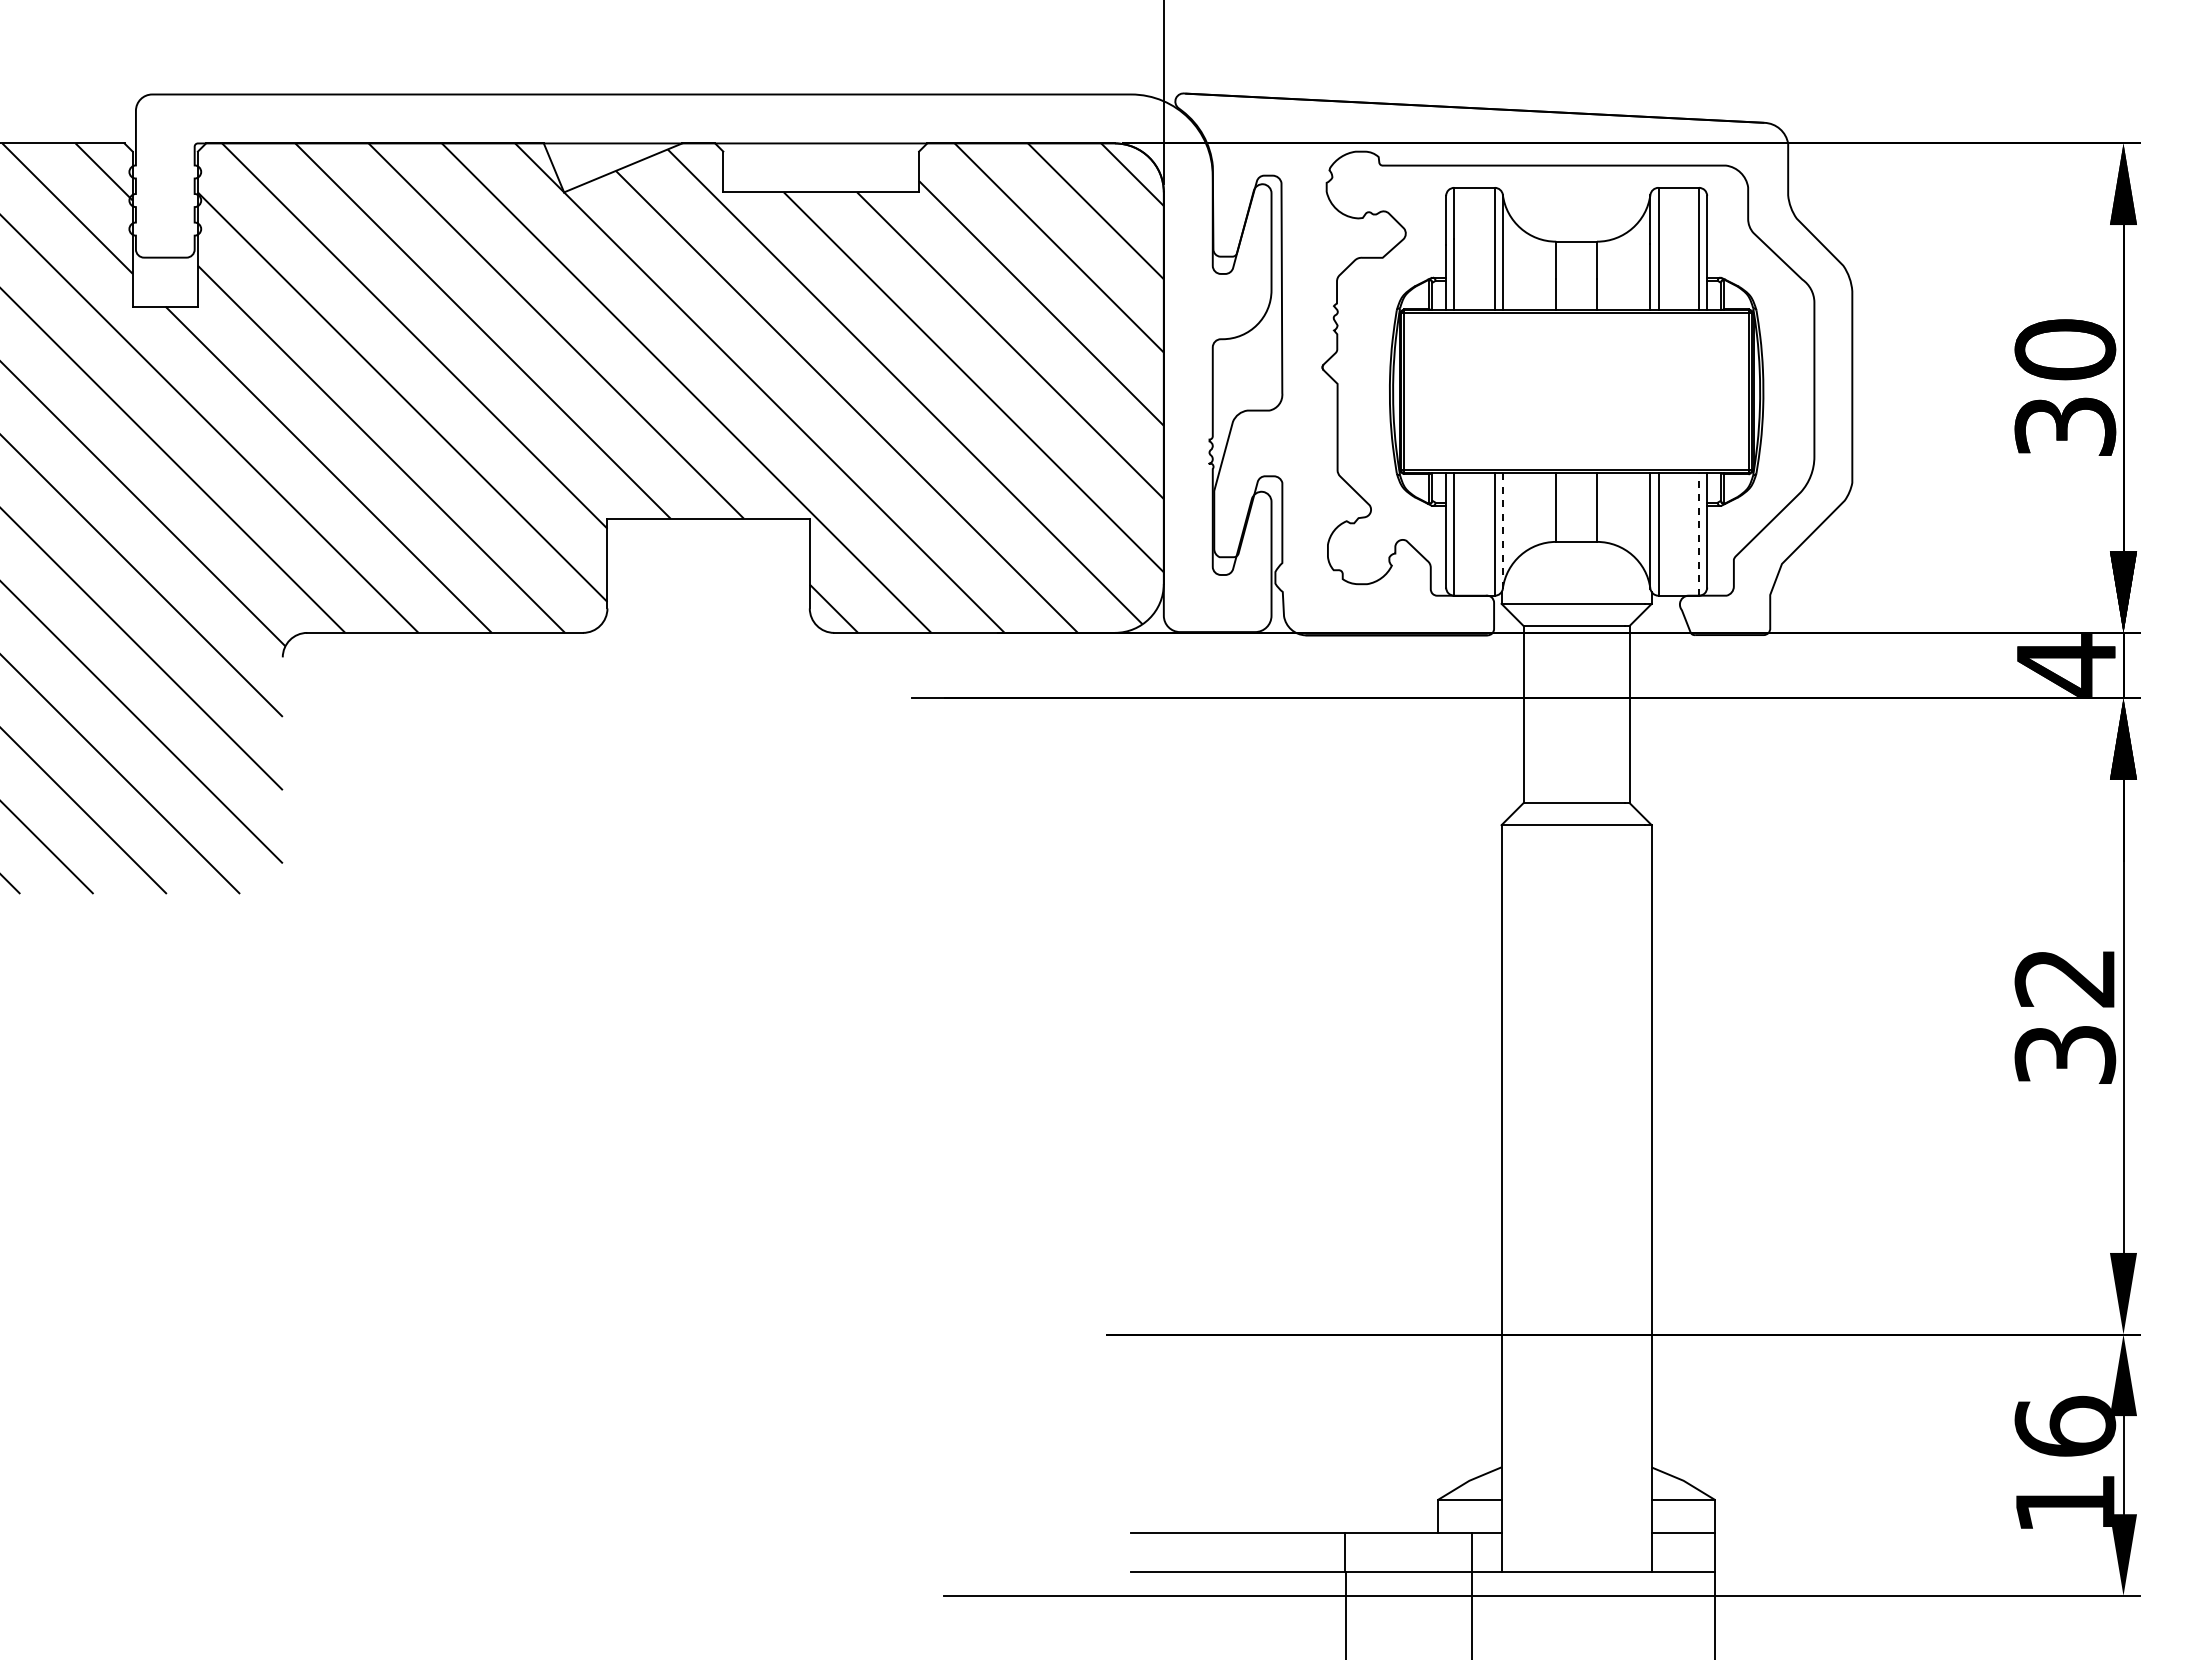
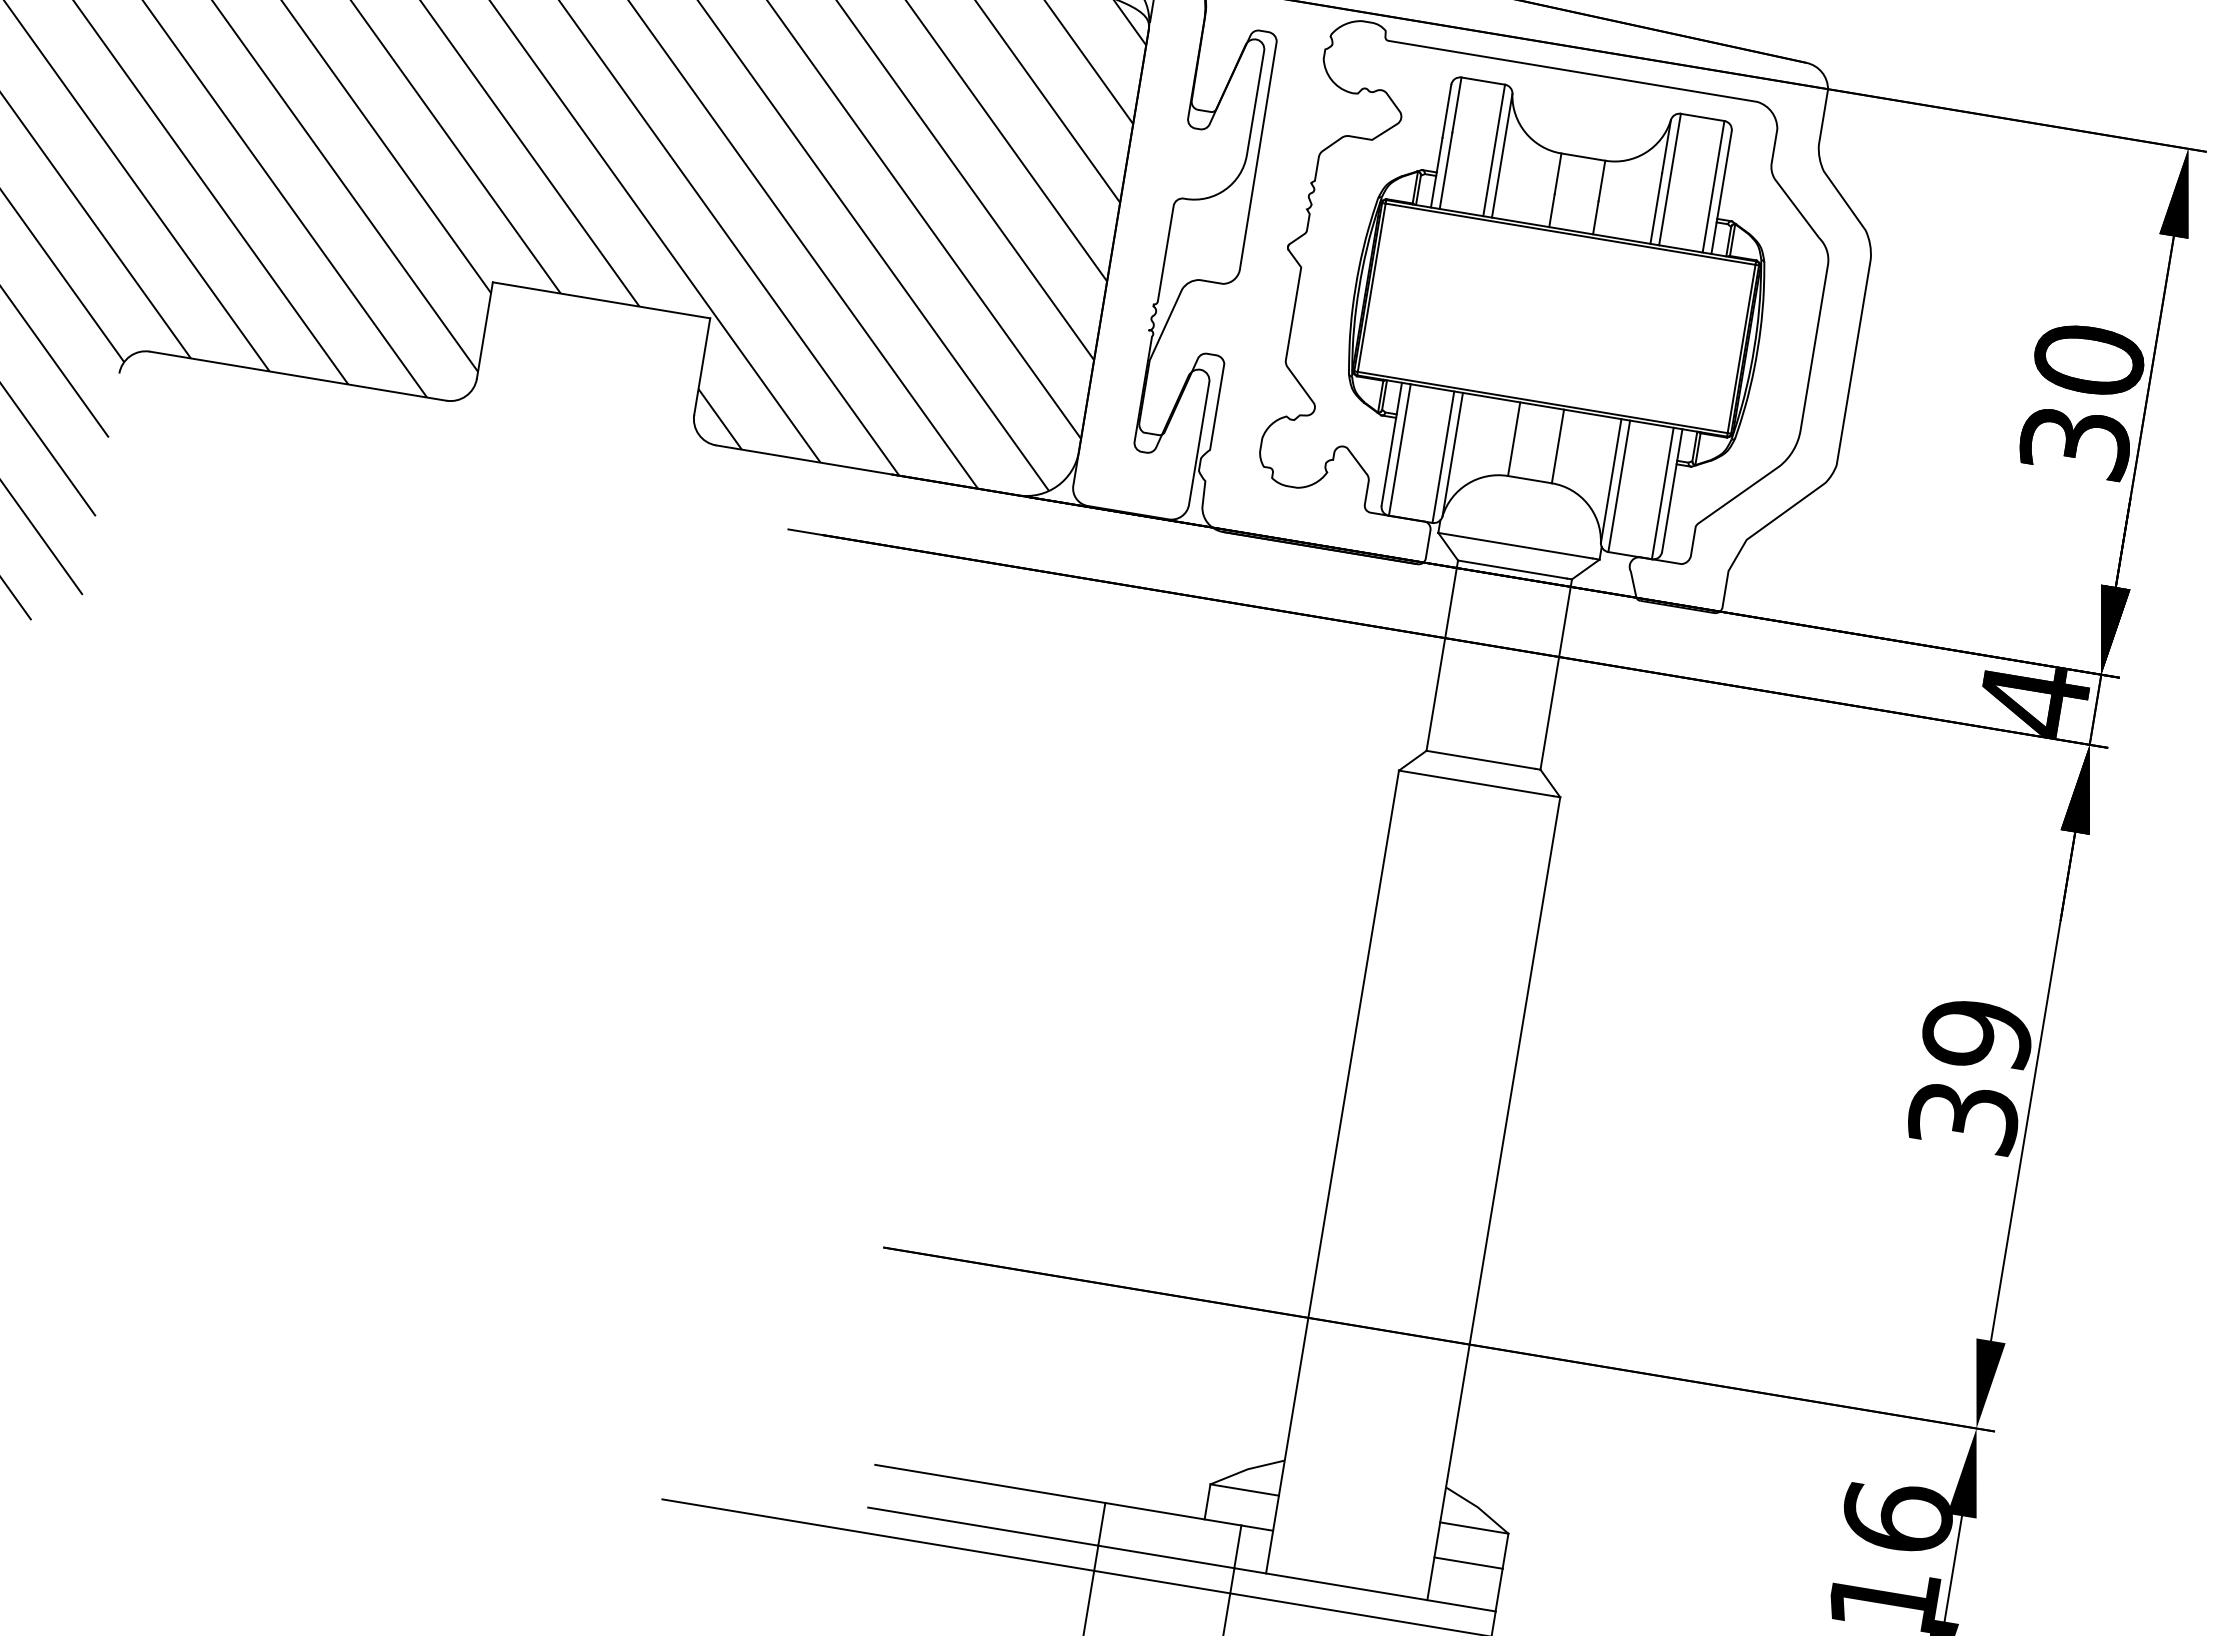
line: (1502, 531) -> (1452, 455), dashed -> solid
line: (1699, 534) -> (1663, 493), dashed -> solid
text: (2065, 978) -> (1977, 1035), 32 -> 39

